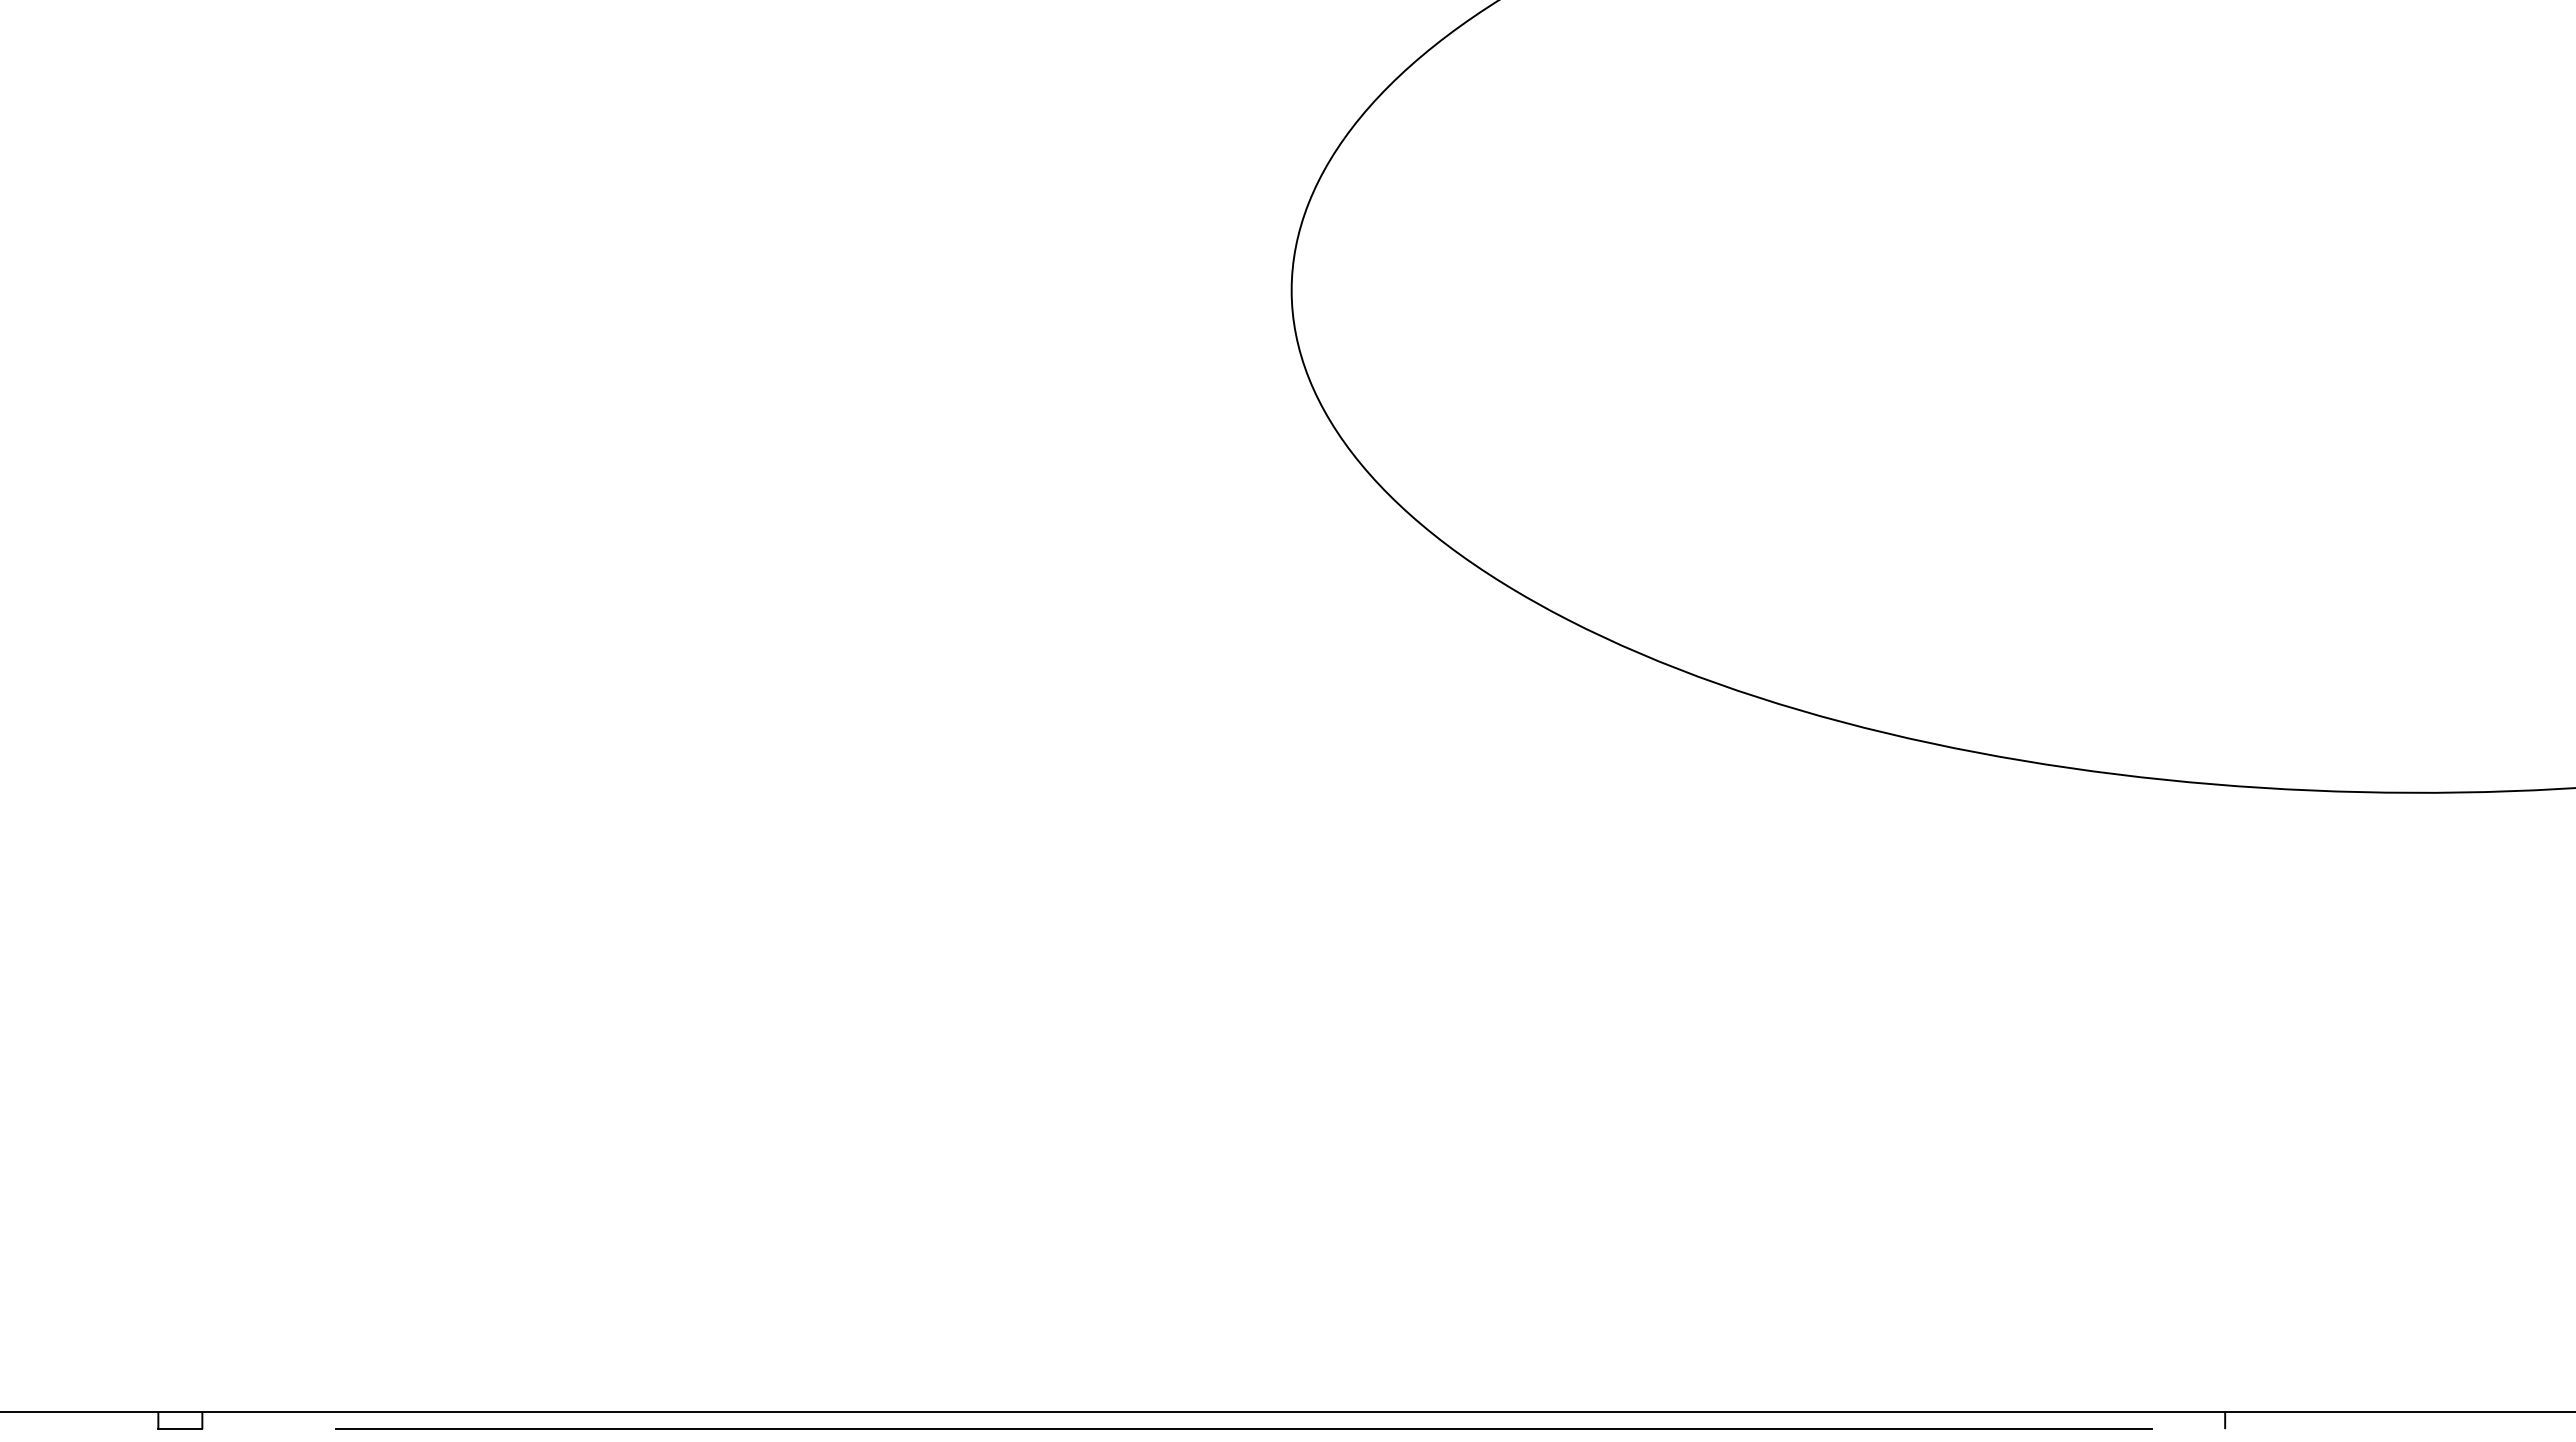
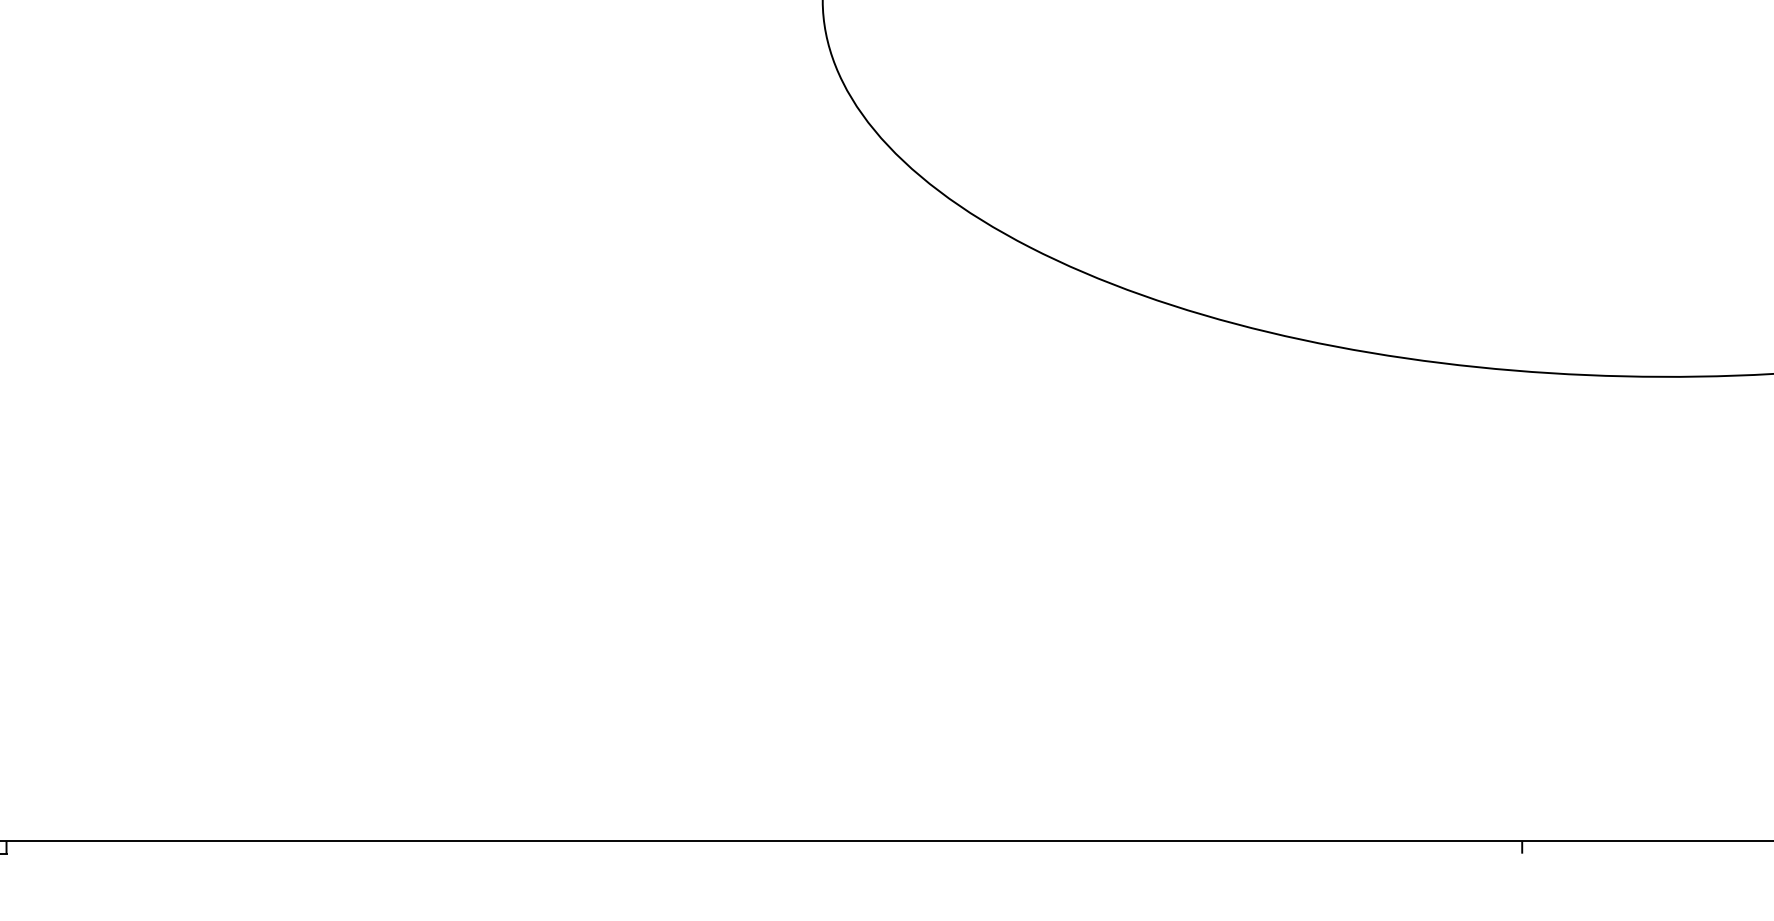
line: (1243, 1429) -> (786, 853), removed

